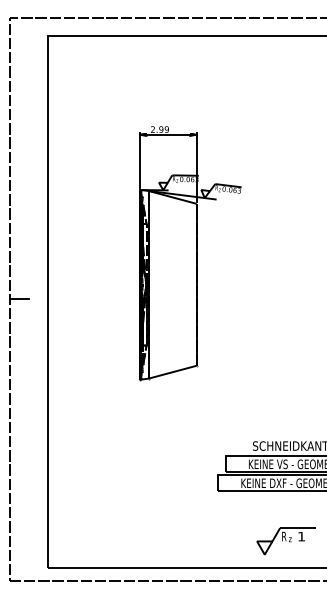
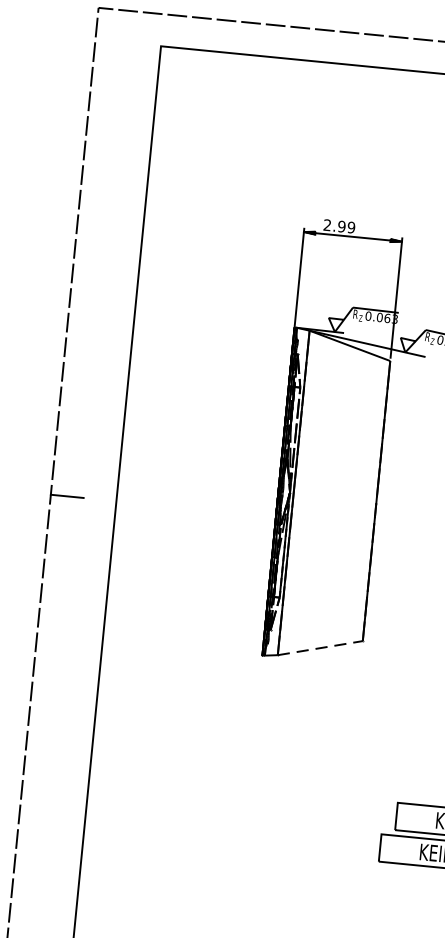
line: (172, 372) -> (319, 648), solid -> dashed

